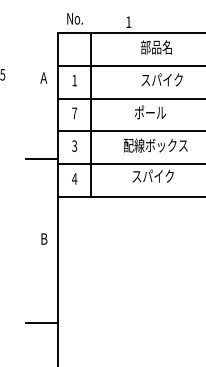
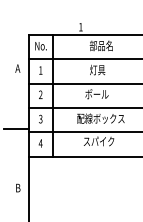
text: (74, 18) -> (40, 45), moved
text: (161, 79) -> (105, 69), スパイク -> 灯具
text: (74, 113) -> (40, 94), 7 -> 2

